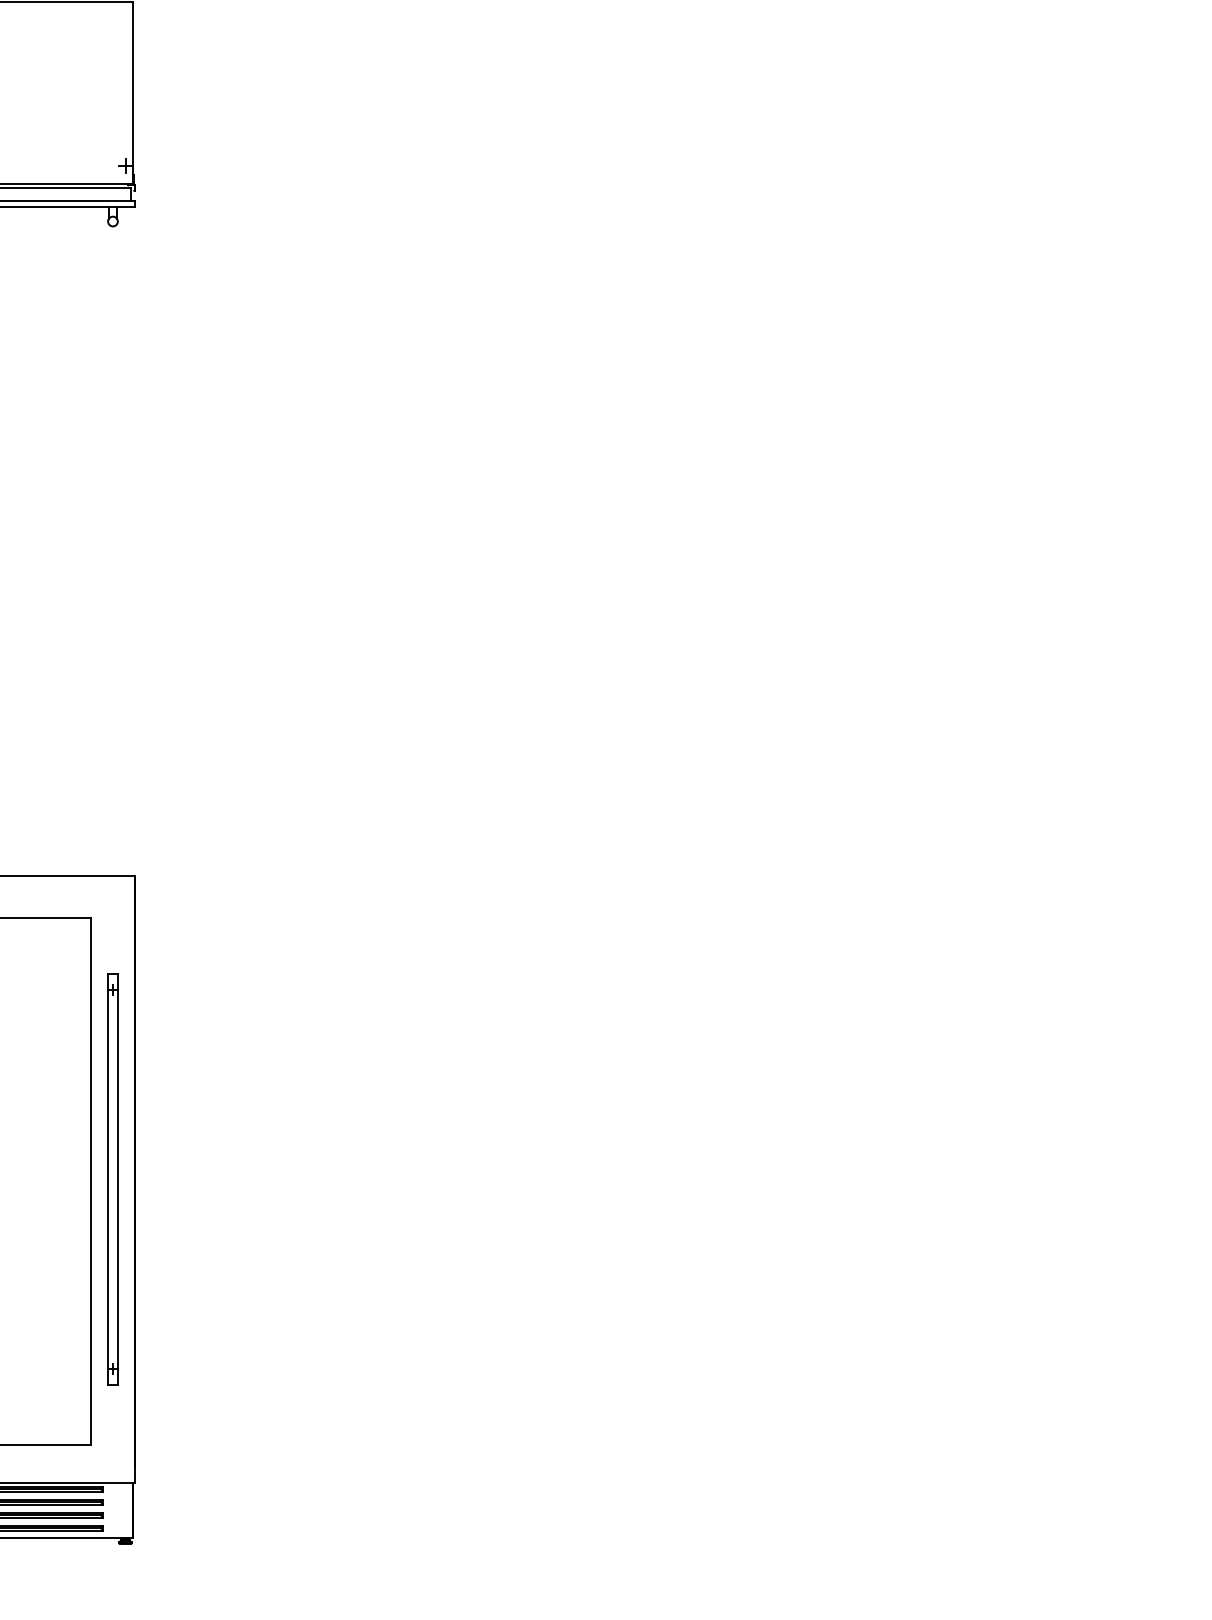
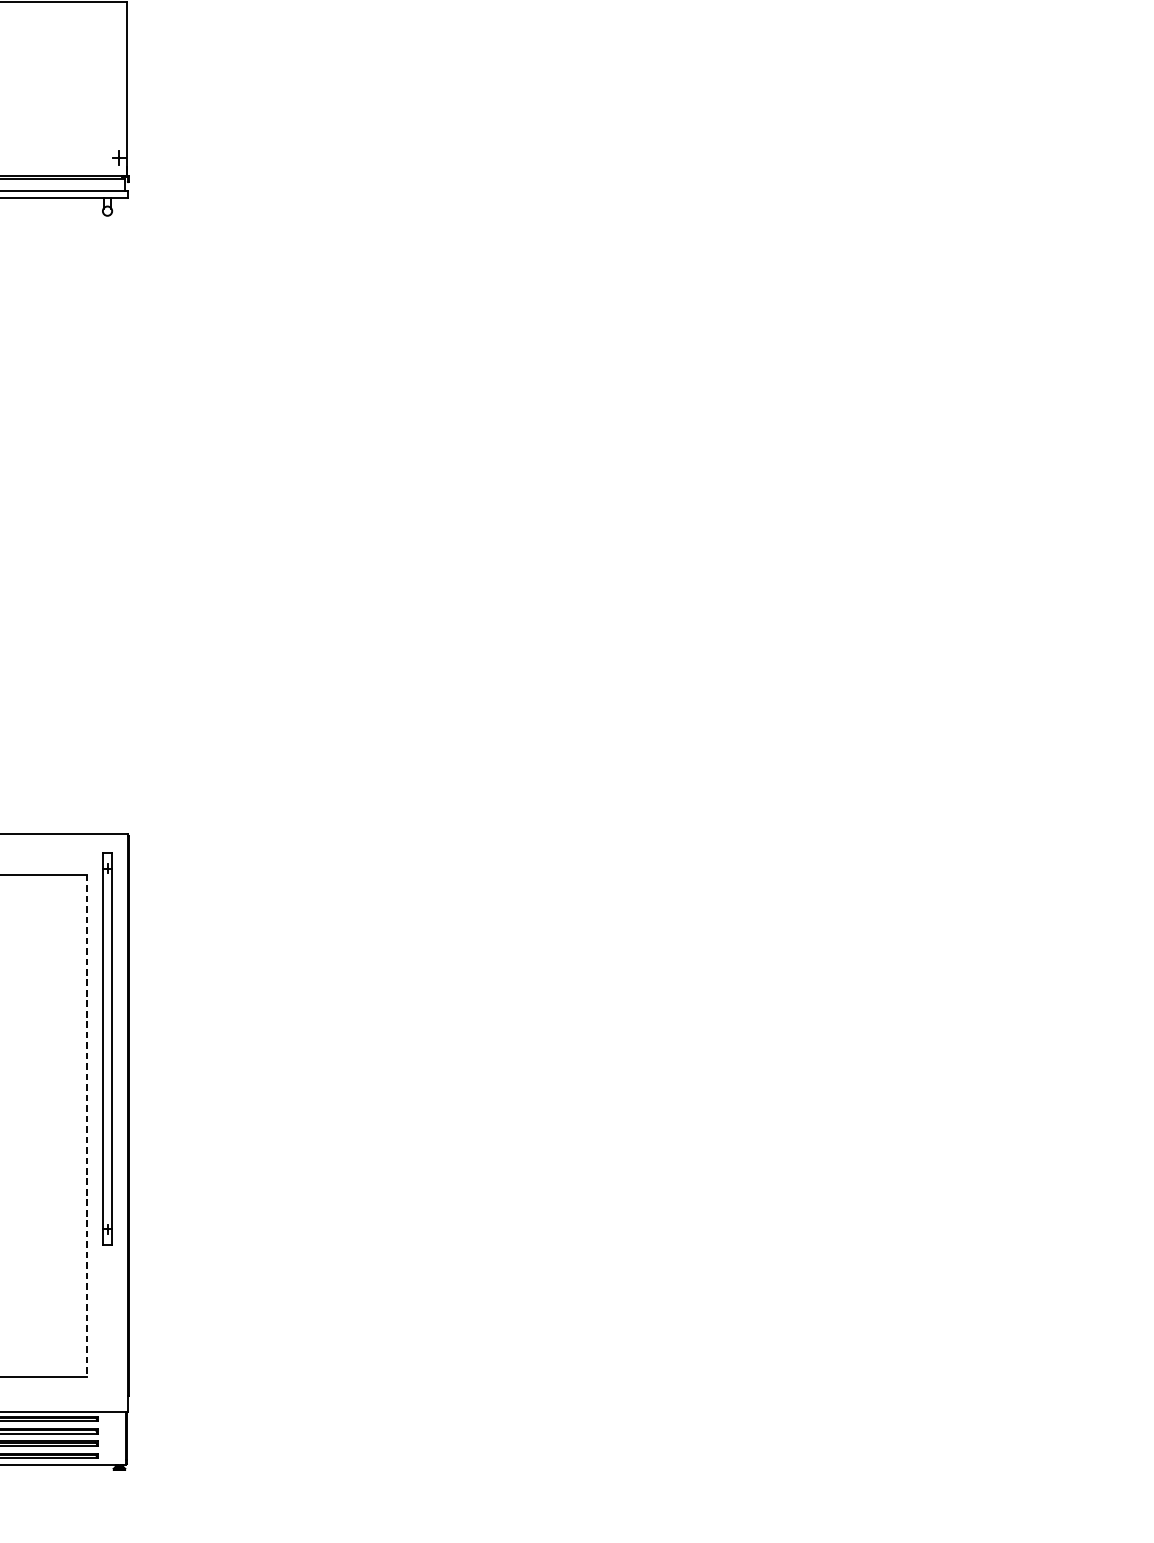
part: (112, 1179) -> (107, 1049), moved
line: (90, 1182) -> (86, 1126), solid -> dashed

